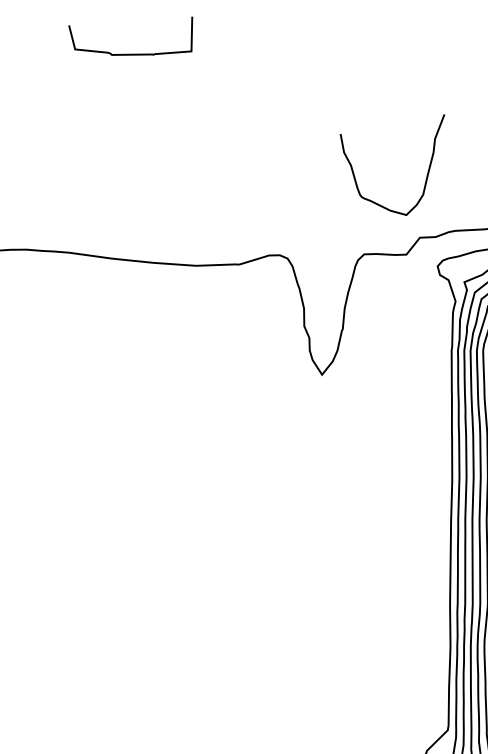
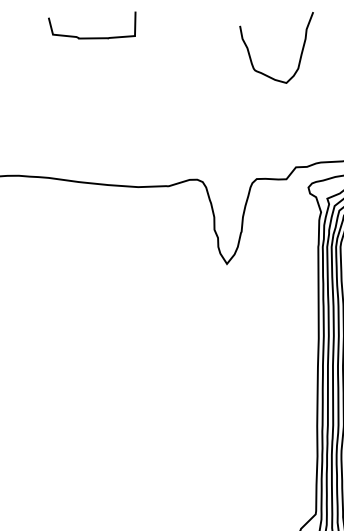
curve: (427, 171) -> (301, 52), moved

